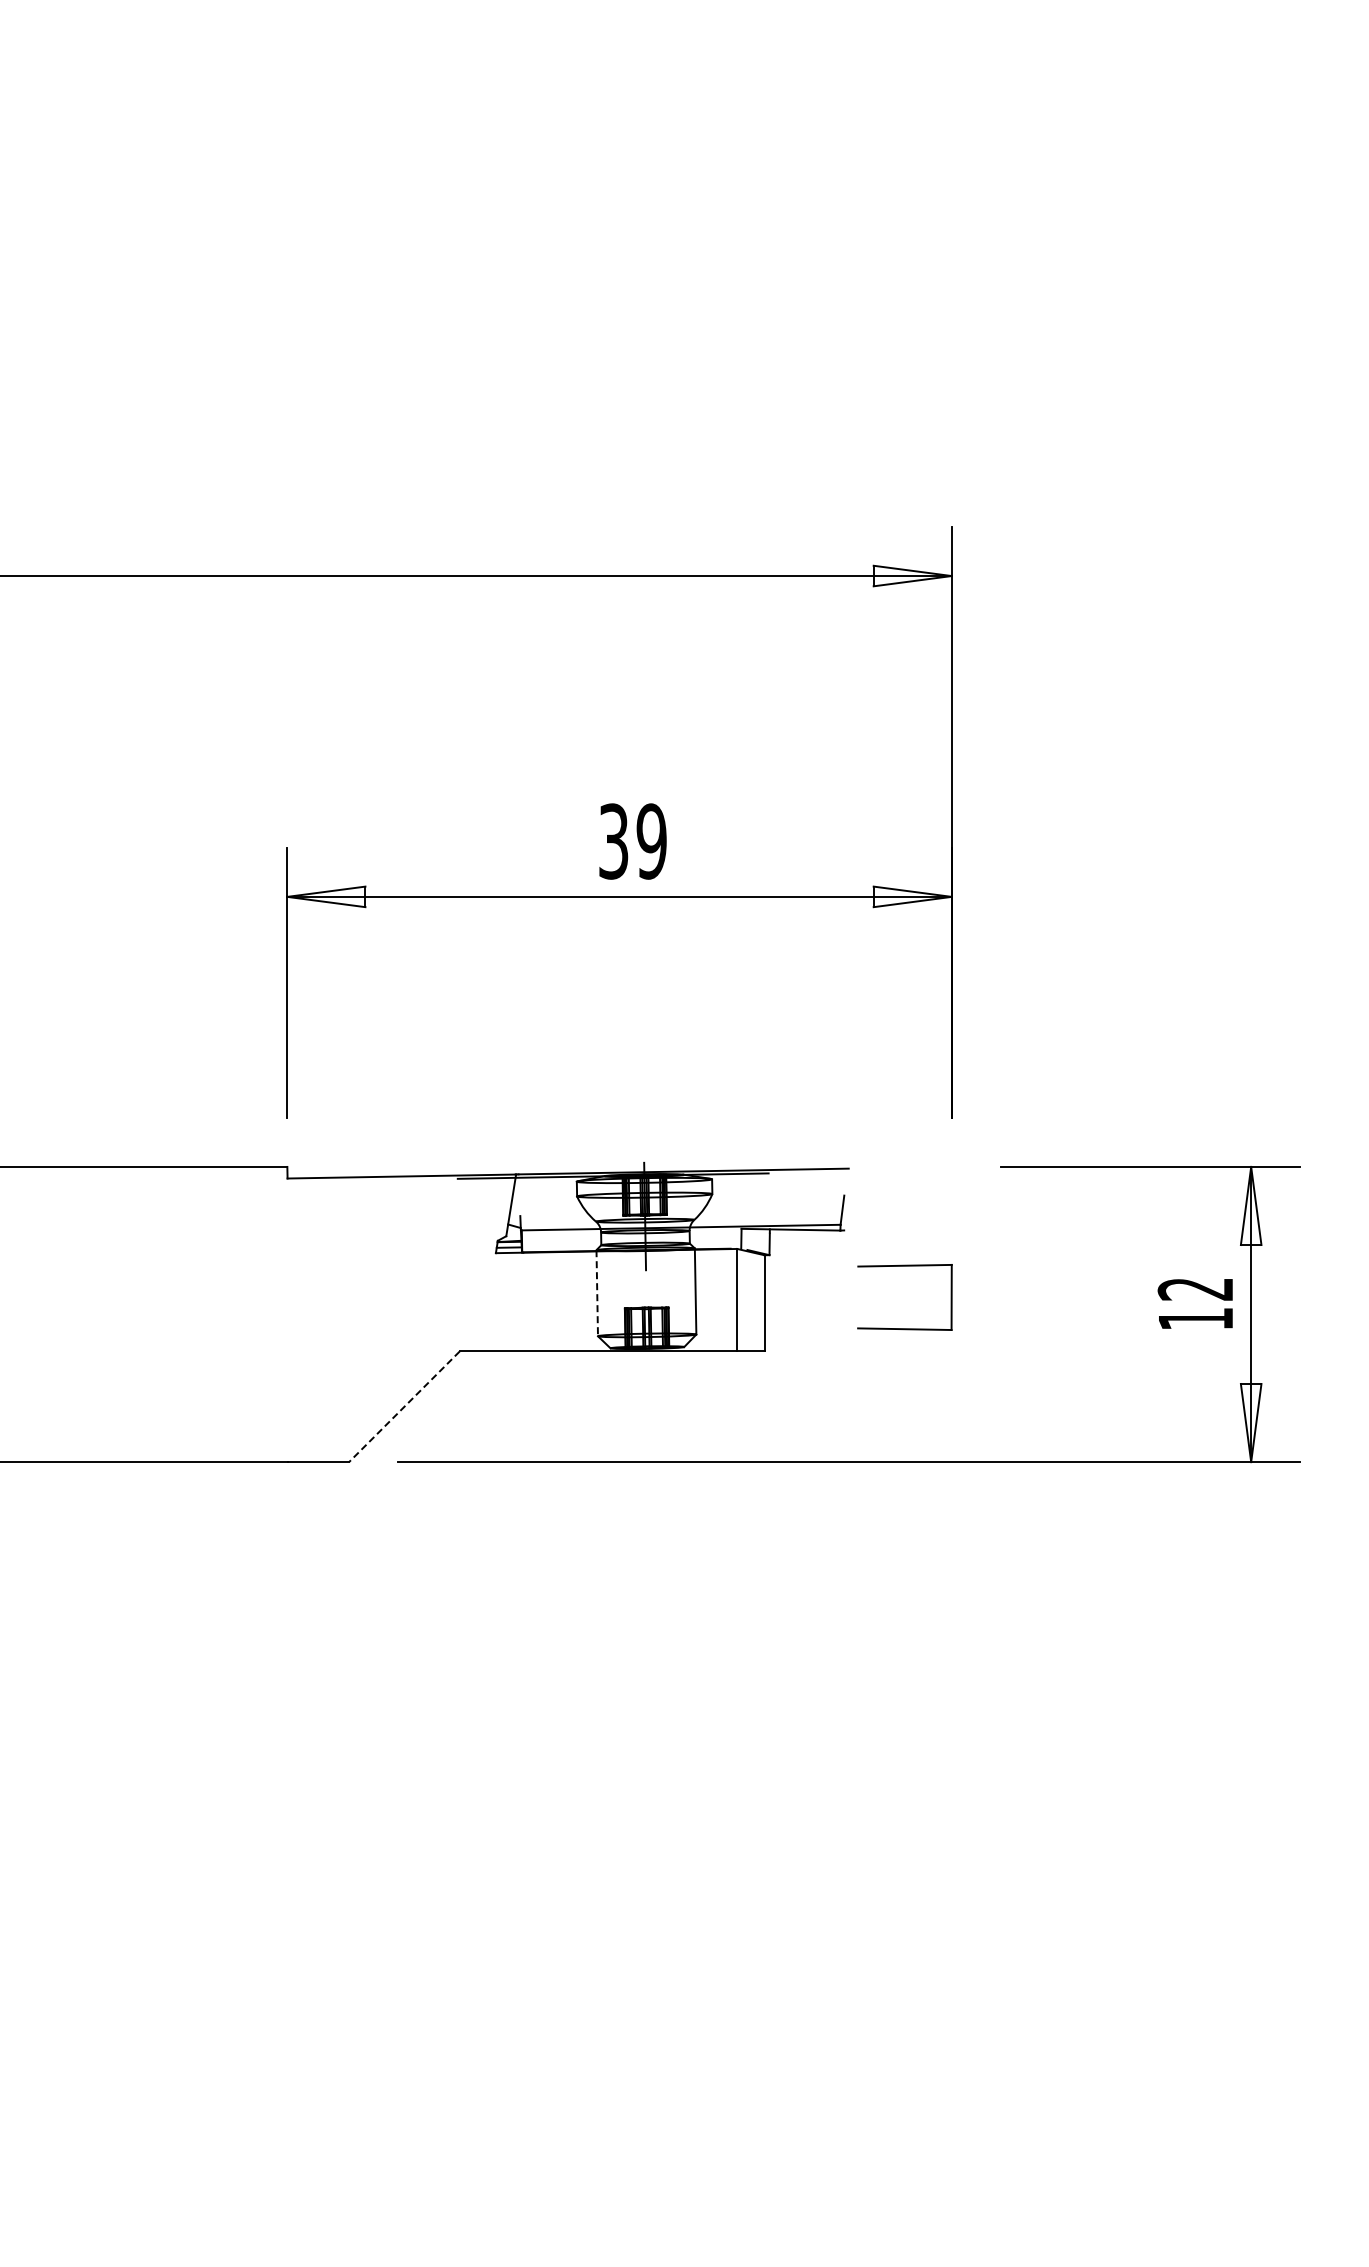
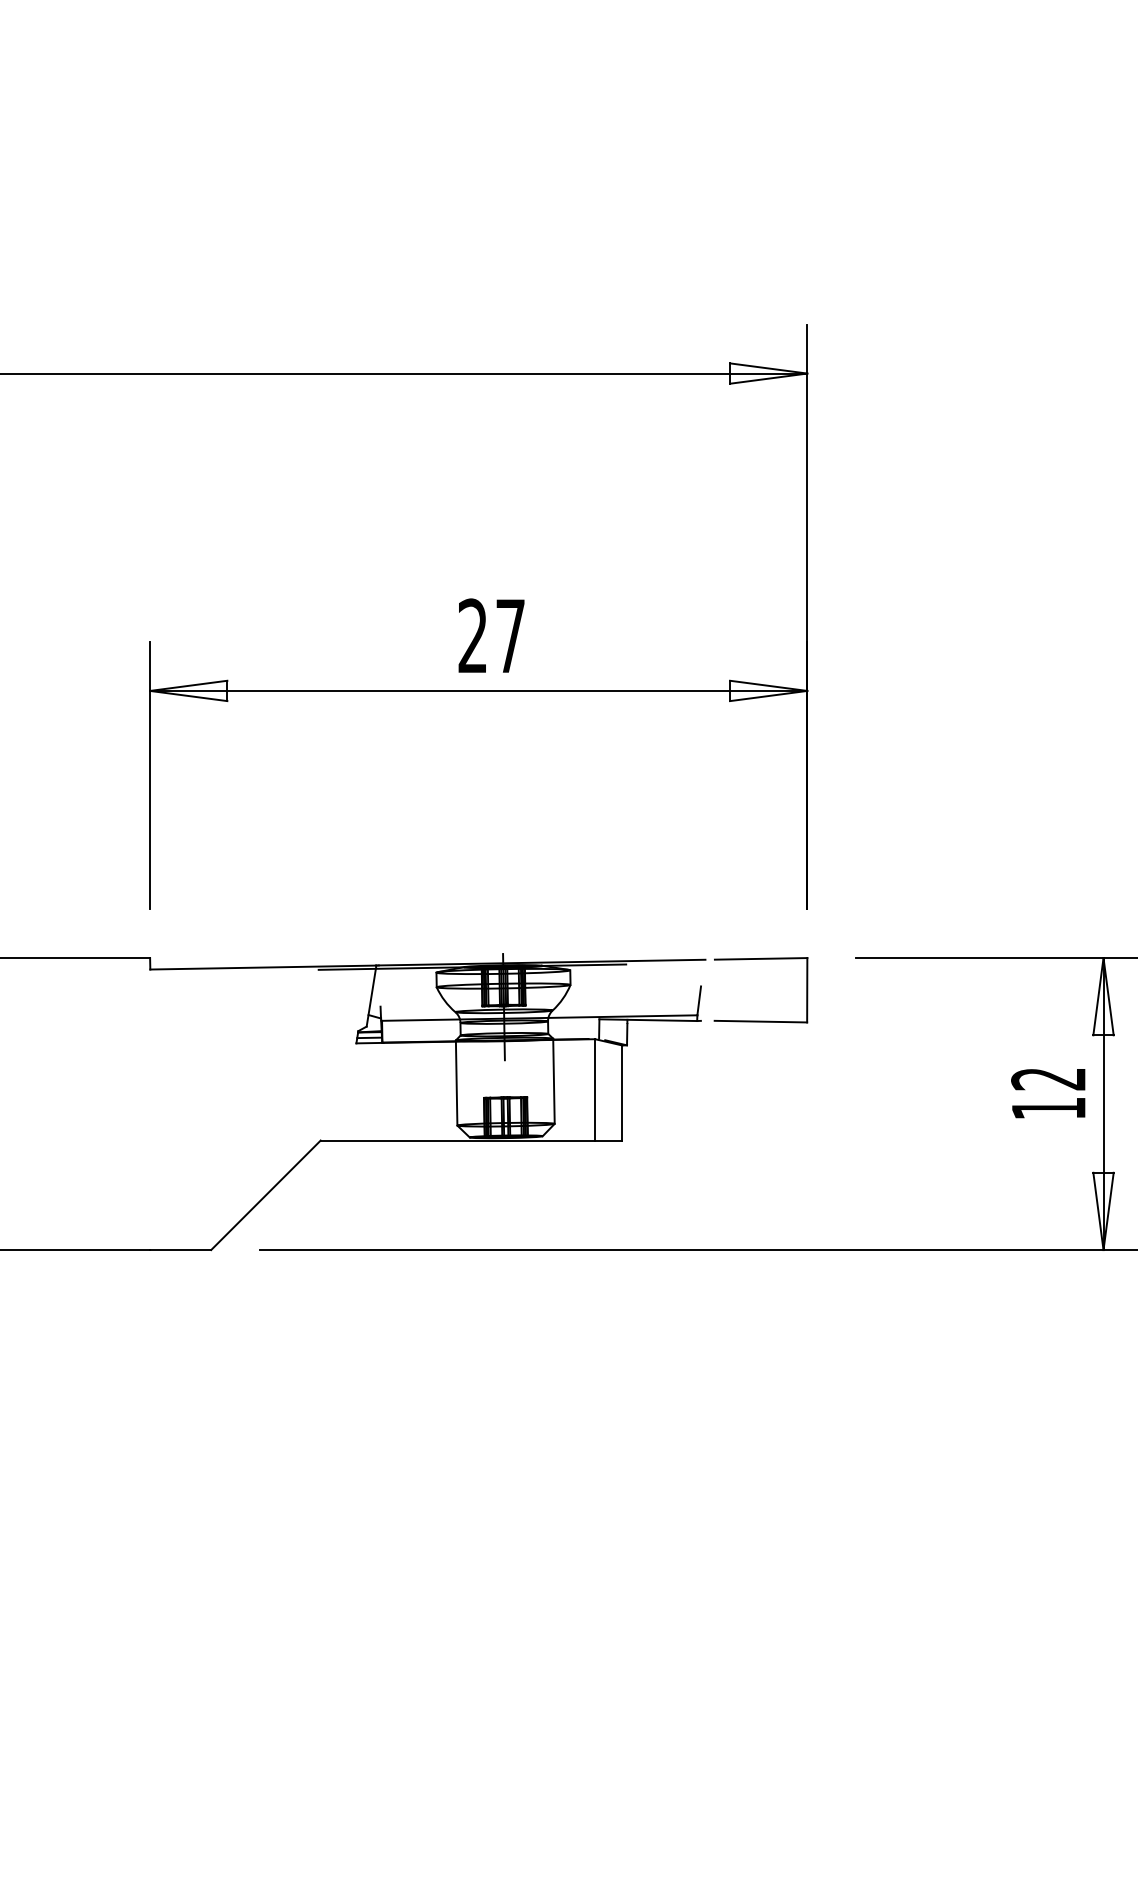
text: (632, 841) -> (491, 636), 39 -> 27
part: (904, 1266) -> (760, 959), moved
line: (597, 1293) -> (456, 1083), dashed -> solid
line: (404, 1407) -> (265, 1196), dashed -> solid

